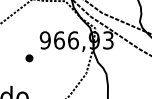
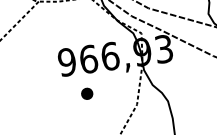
part: (29, 58) -> (87, 94), moved

